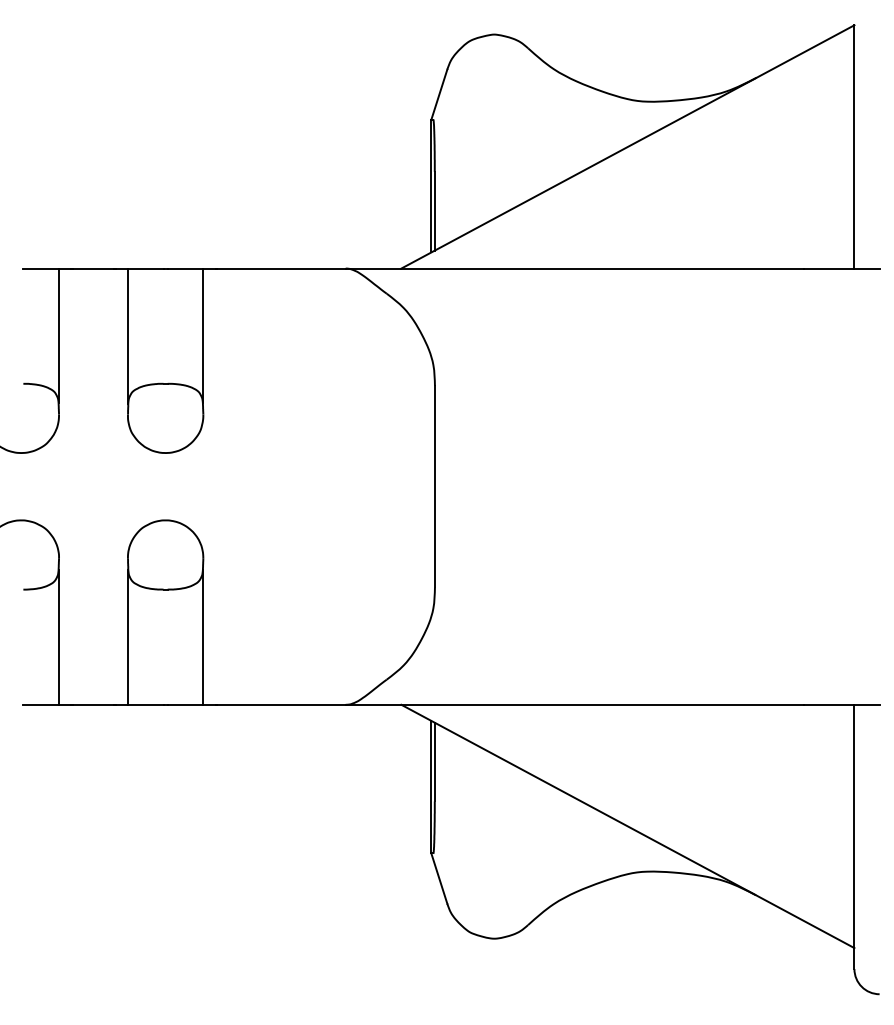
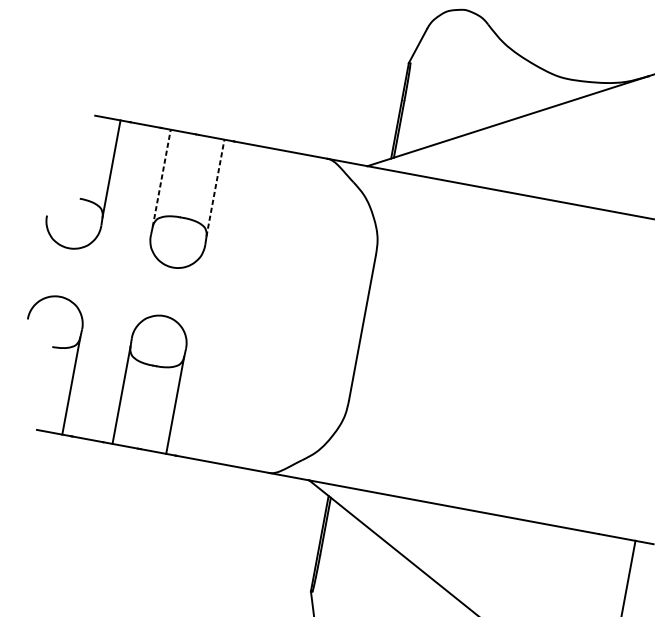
line: (202, 335) -> (215, 187), solid -> dashed
line: (128, 336) -> (161, 178), solid -> dashed

